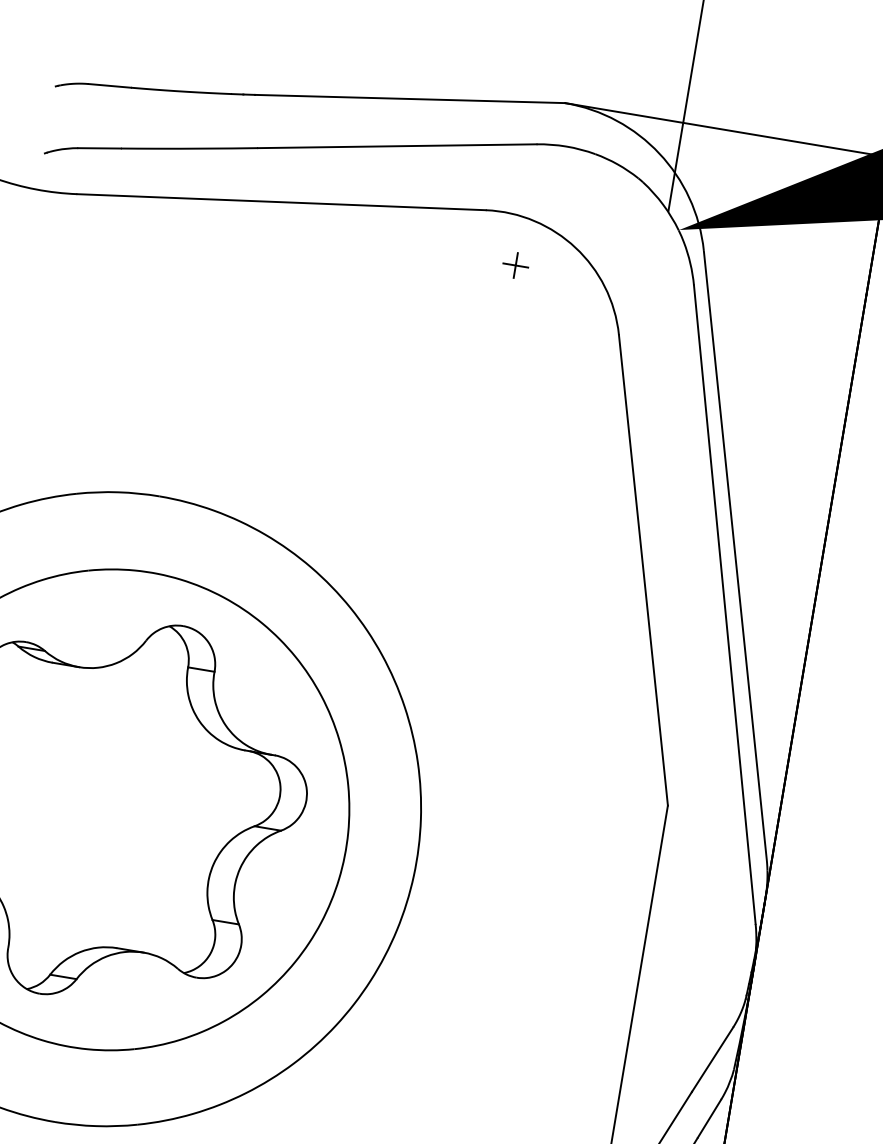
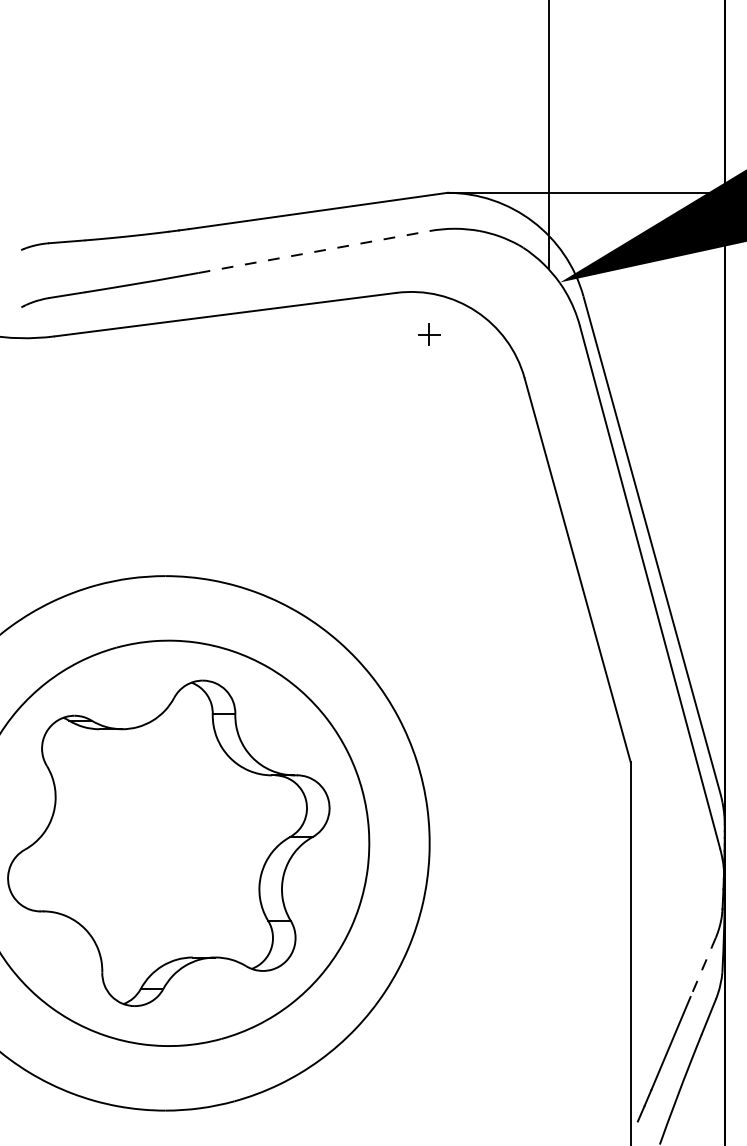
line: (397, 145) -> (314, 251), solid -> dashed
line: (712, 1059) -> (703, 967), solid -> dashed

